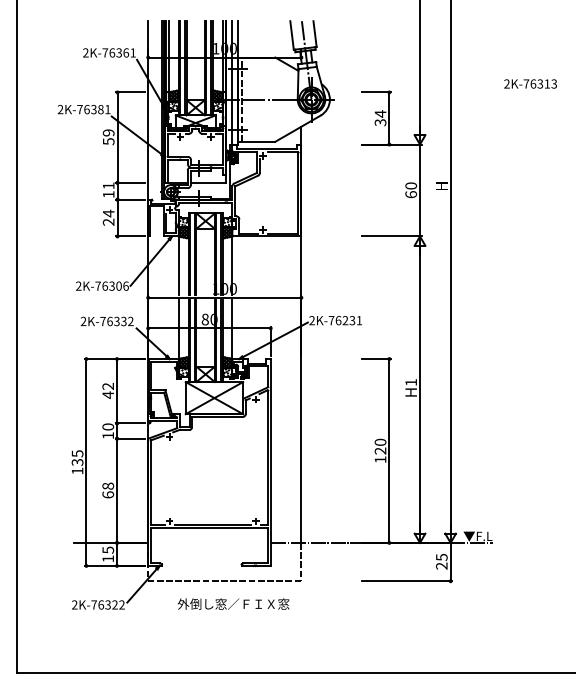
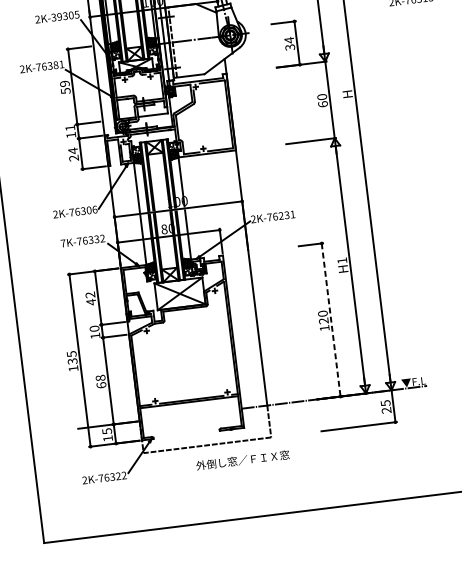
text: (118, 52) -> (64, 15), 2K-76361 -> 2K-39305
text: (83, 321) -> (63, 243), 2K-76332 -> 7K-76332
line: (389, 451) -> (331, 320), solid -> dashed
text: (233, 603) -> (242, 459), moved

